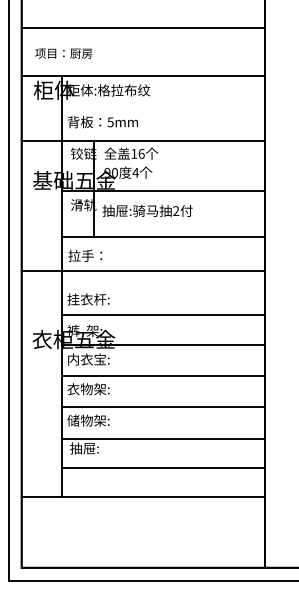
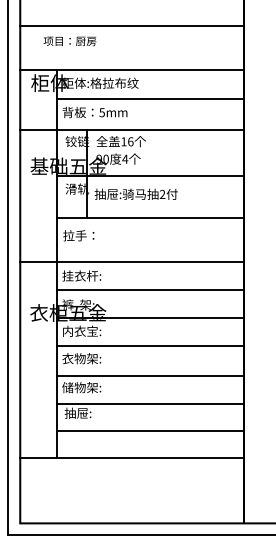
text: (63, 53) -> (69, 41), moved
line: (163, 106) -> (150, 98), added
line: (143, 270) -> (132, 261), moved

